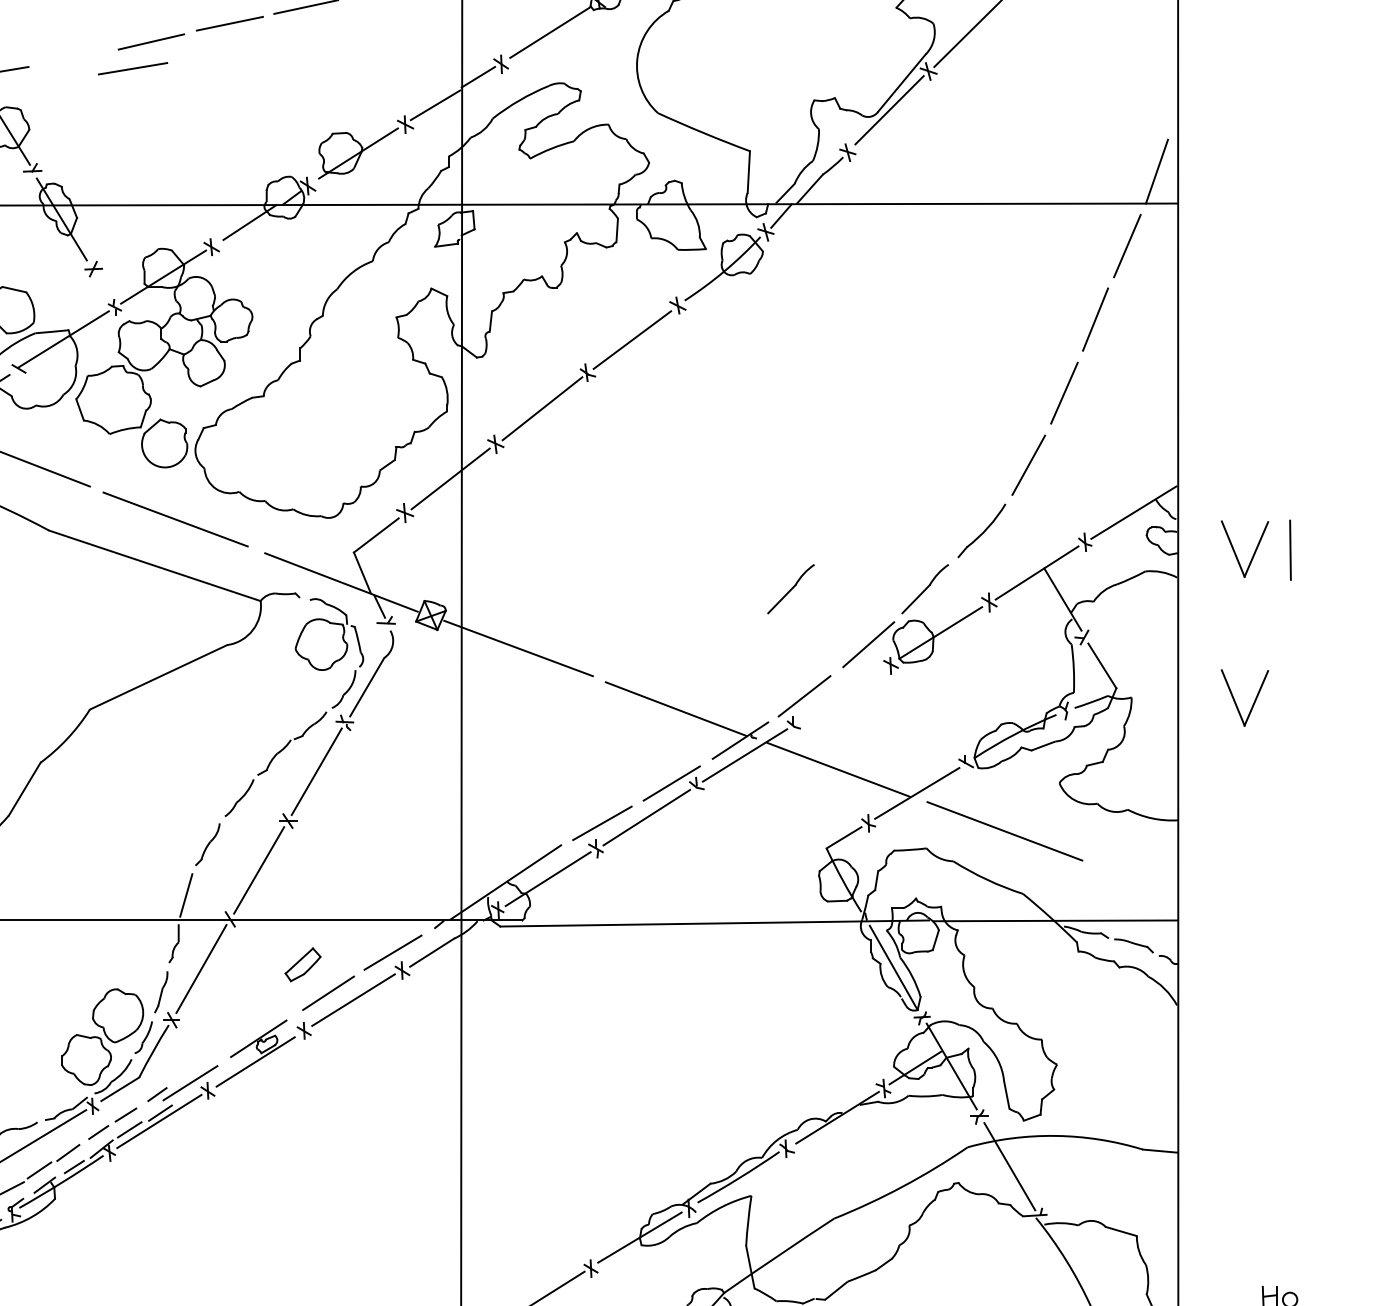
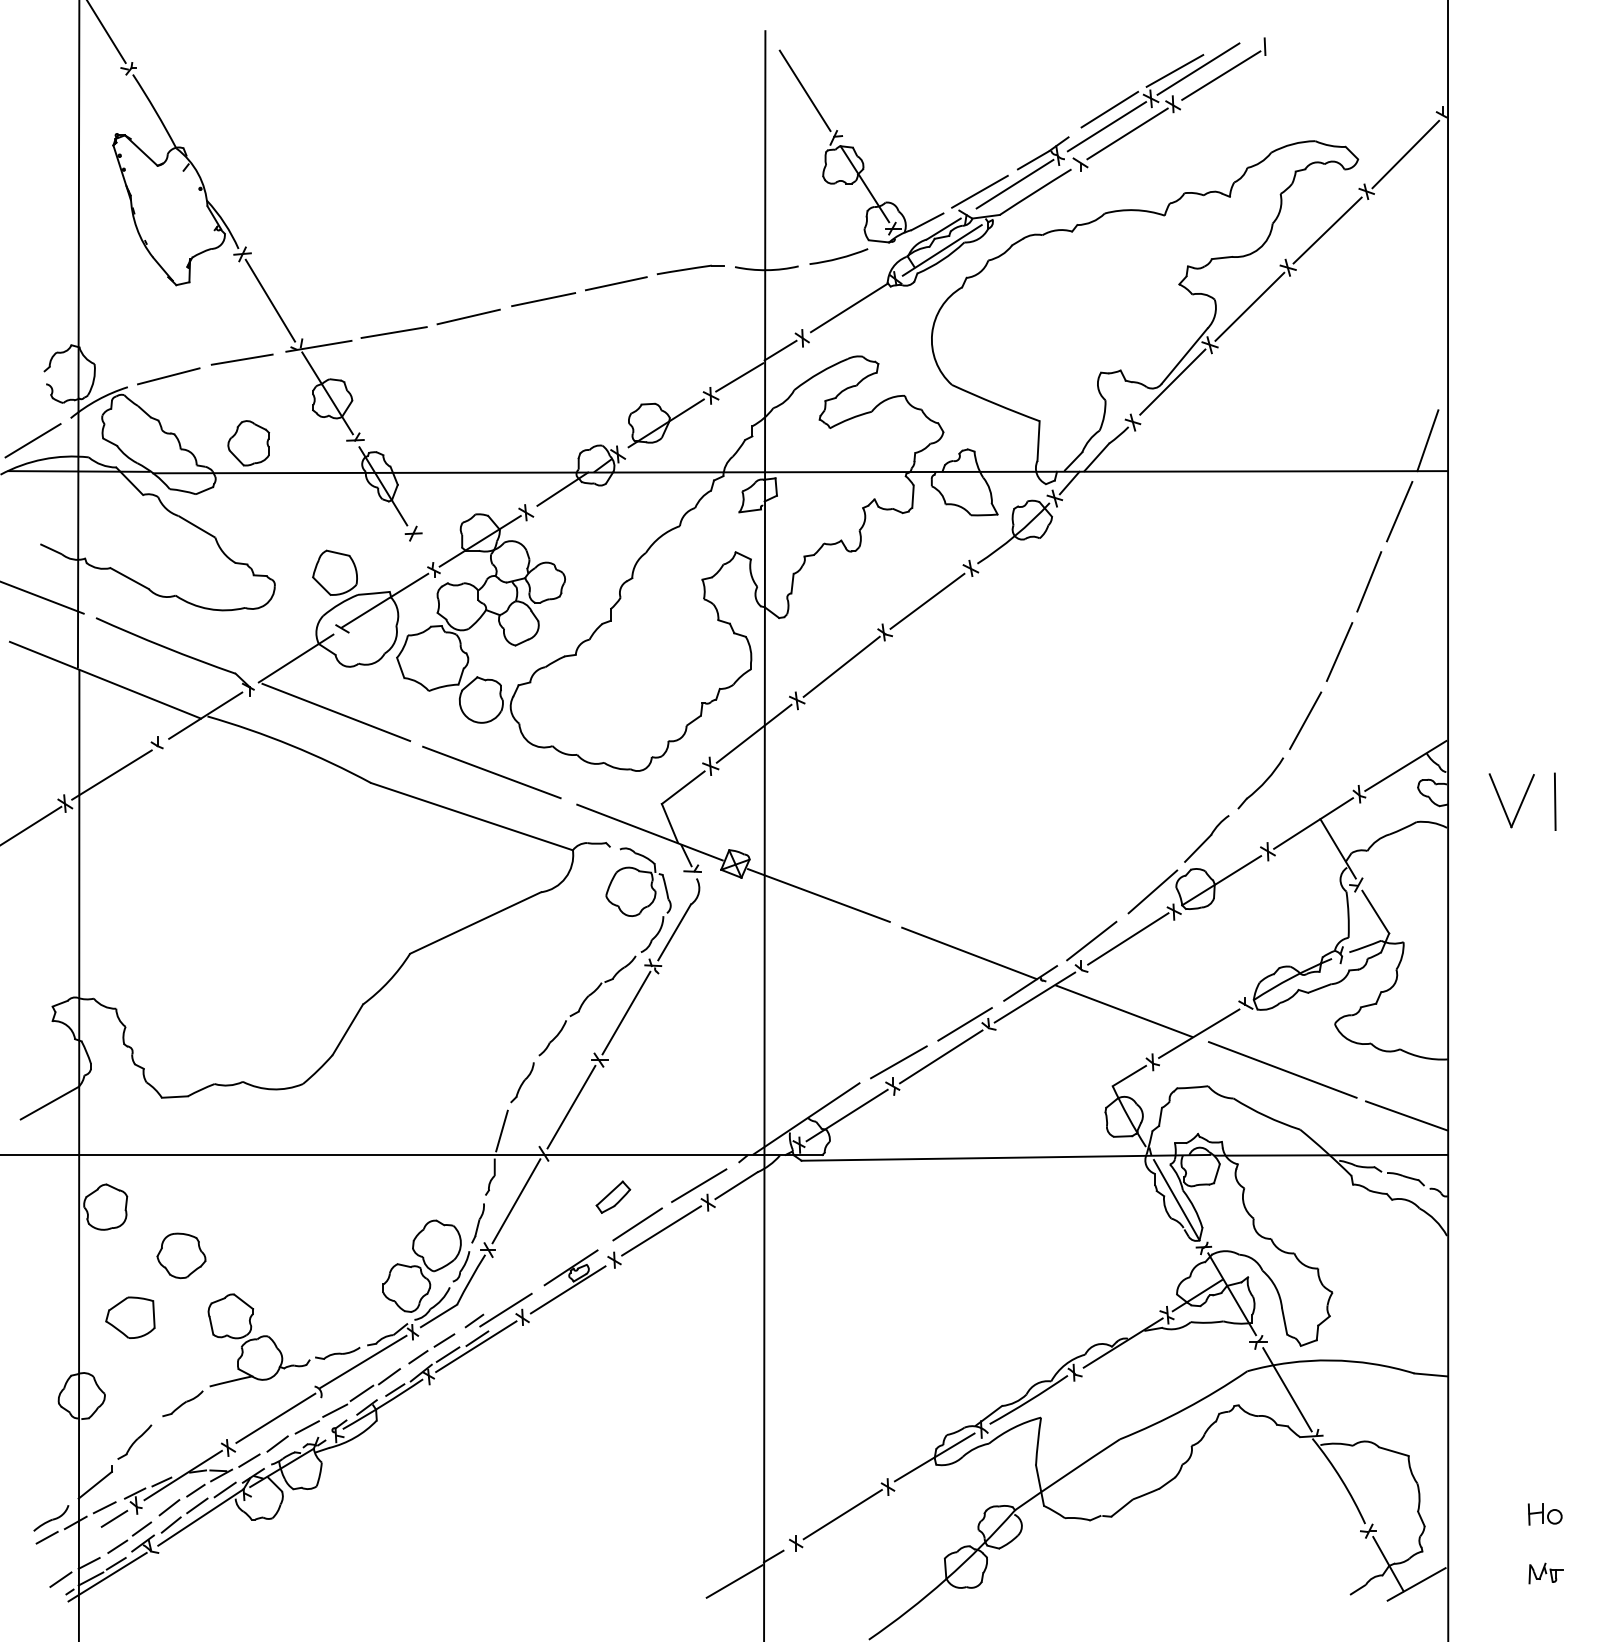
line: (132, 68) -> (393, 332), moved
part: (790, 588) -> (1078, 838), removed
line: (843, 693) -> (1128, 938), added
part: (1236, 701) -> (1503, 946), removed
line: (1134, 879) -> (1406, 1115), added

